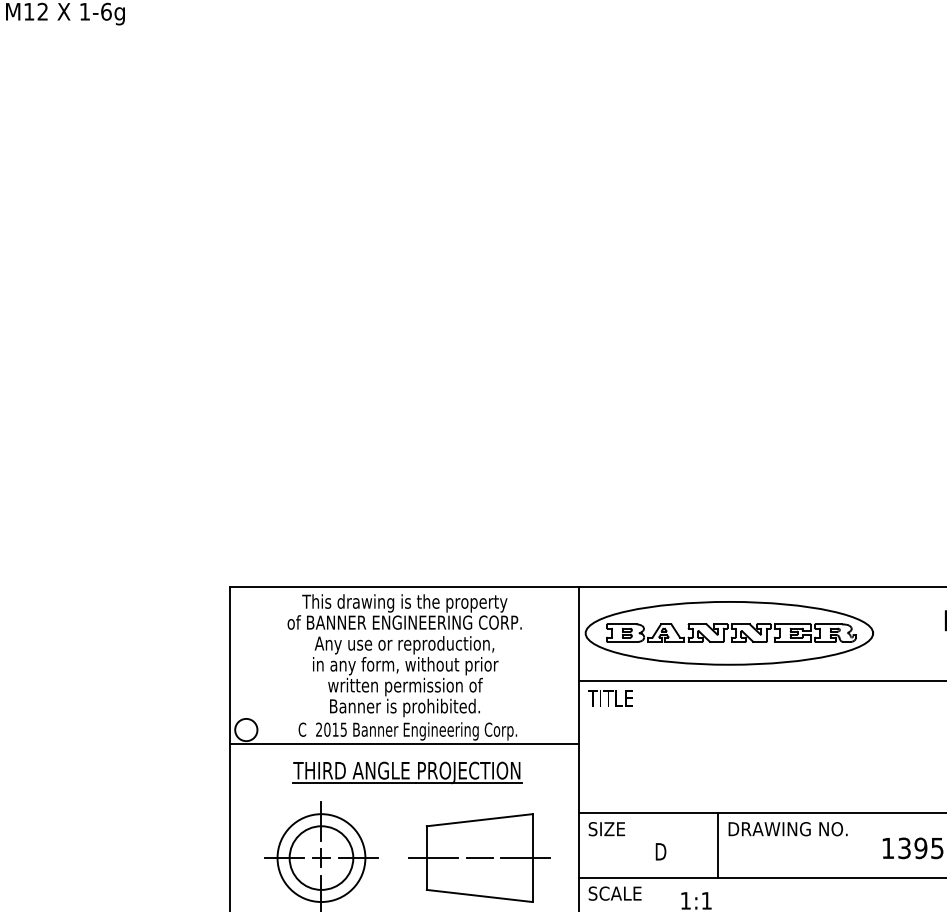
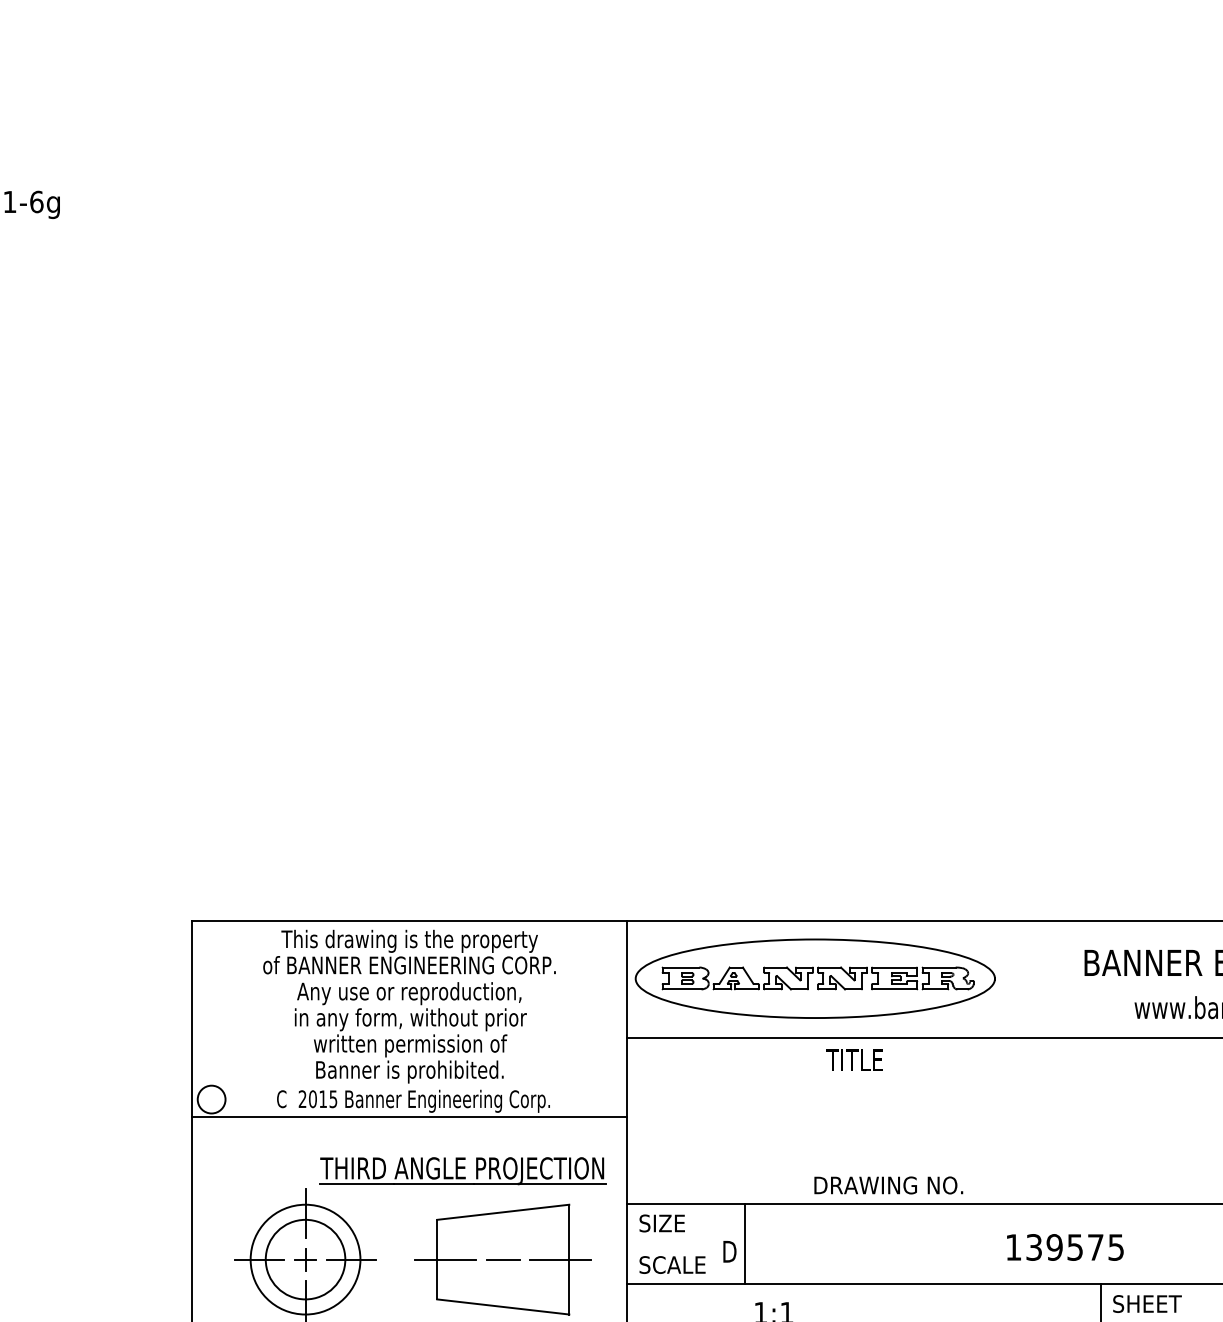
text: (610, 697) -> (854, 1059), moved
part: (407, 773) -> (462, 1171), moved
text: (787, 829) -> (888, 1185), moved
line: (718, 845) -> (745, 1243), moved
text: (615, 893) -> (672, 1264), moved

